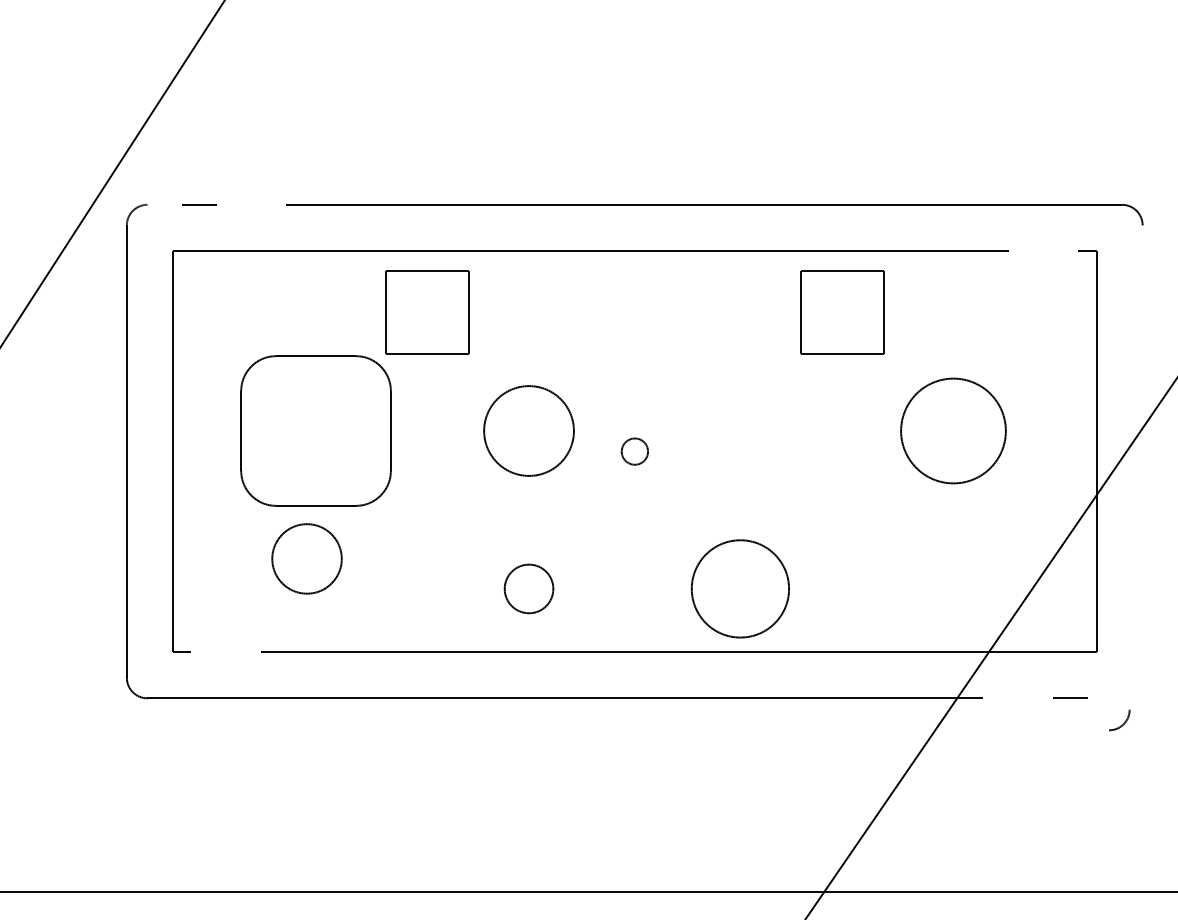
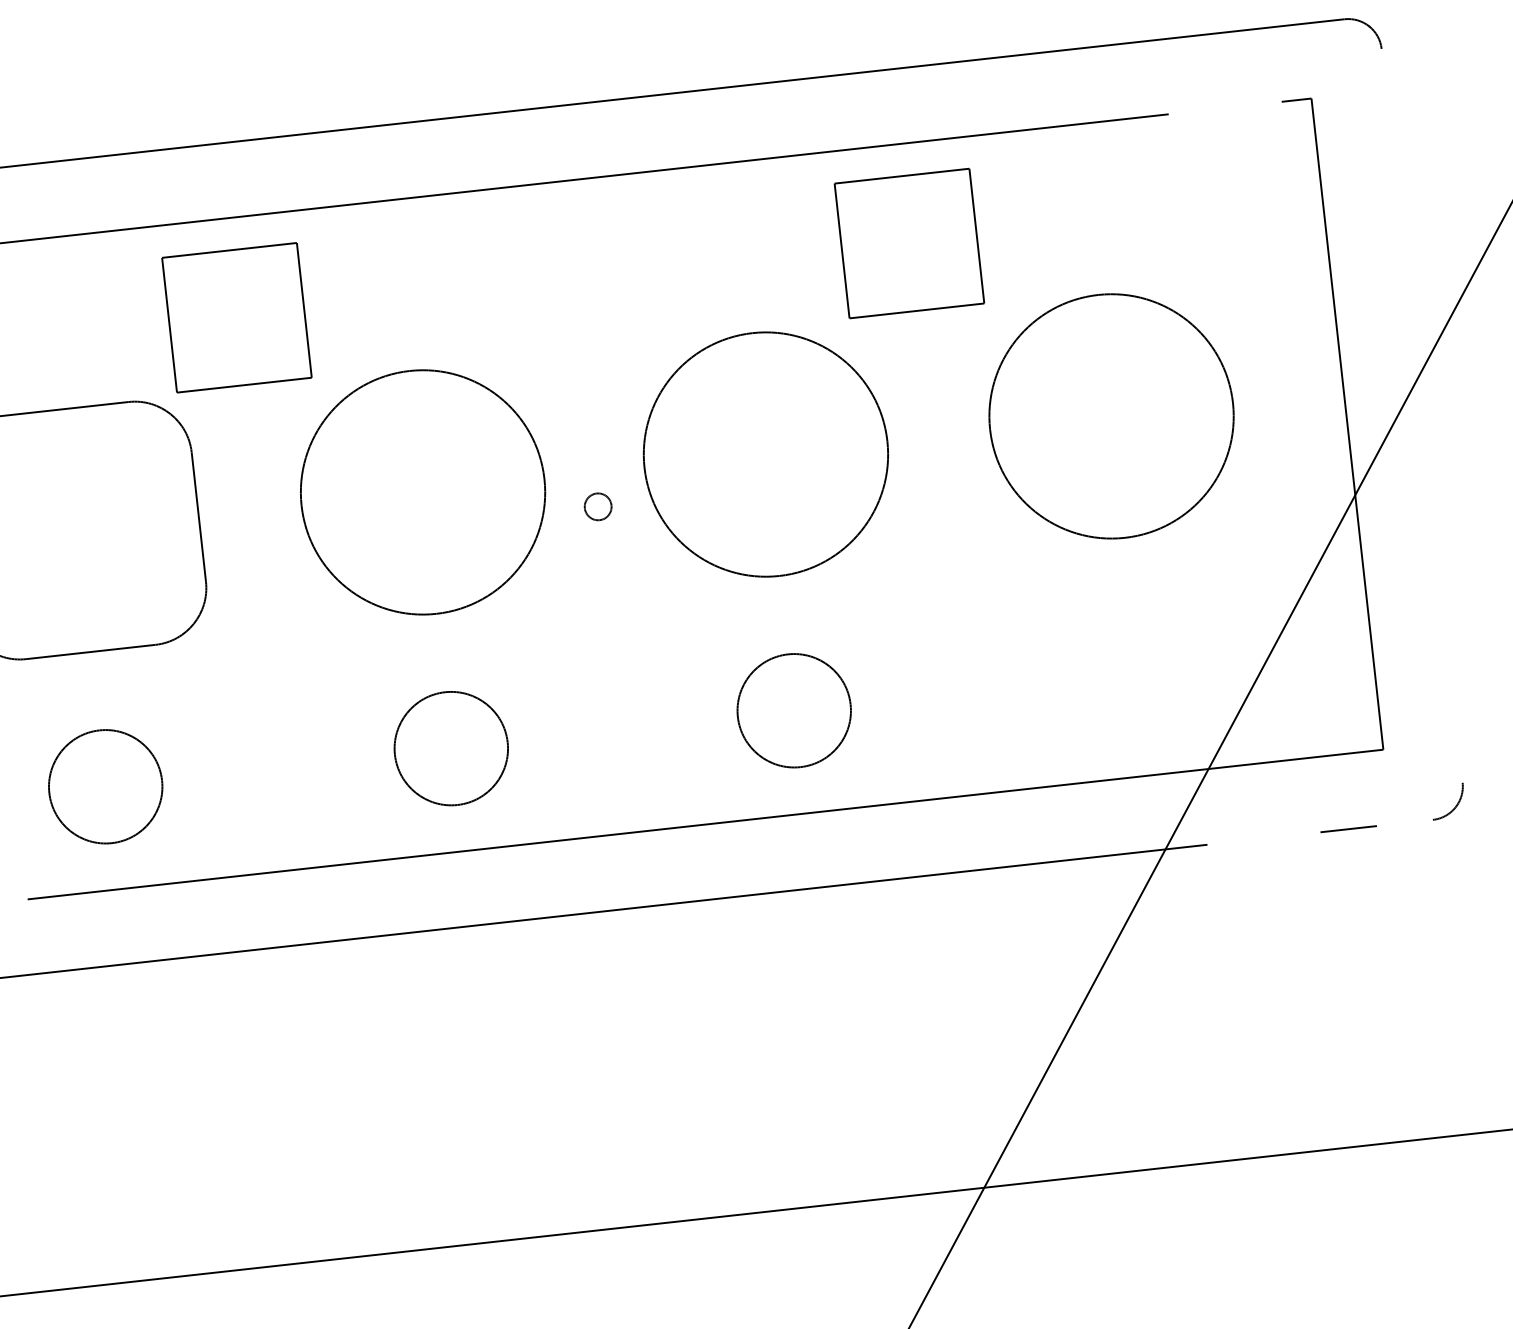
part: (528, 430) -> (422, 491), size x1.67
part: (740, 430) -> (765, 453), added
part: (953, 430) -> (1111, 415), size x1.43
circle: (634, 451) -> (597, 506), size x0.62
part: (306, 558) -> (104, 786), moved
part: (528, 588) -> (450, 748), size x1.43
part: (740, 588) -> (794, 710), size x0.71
arc: (1121, 724) -> (1452, 808), moved

